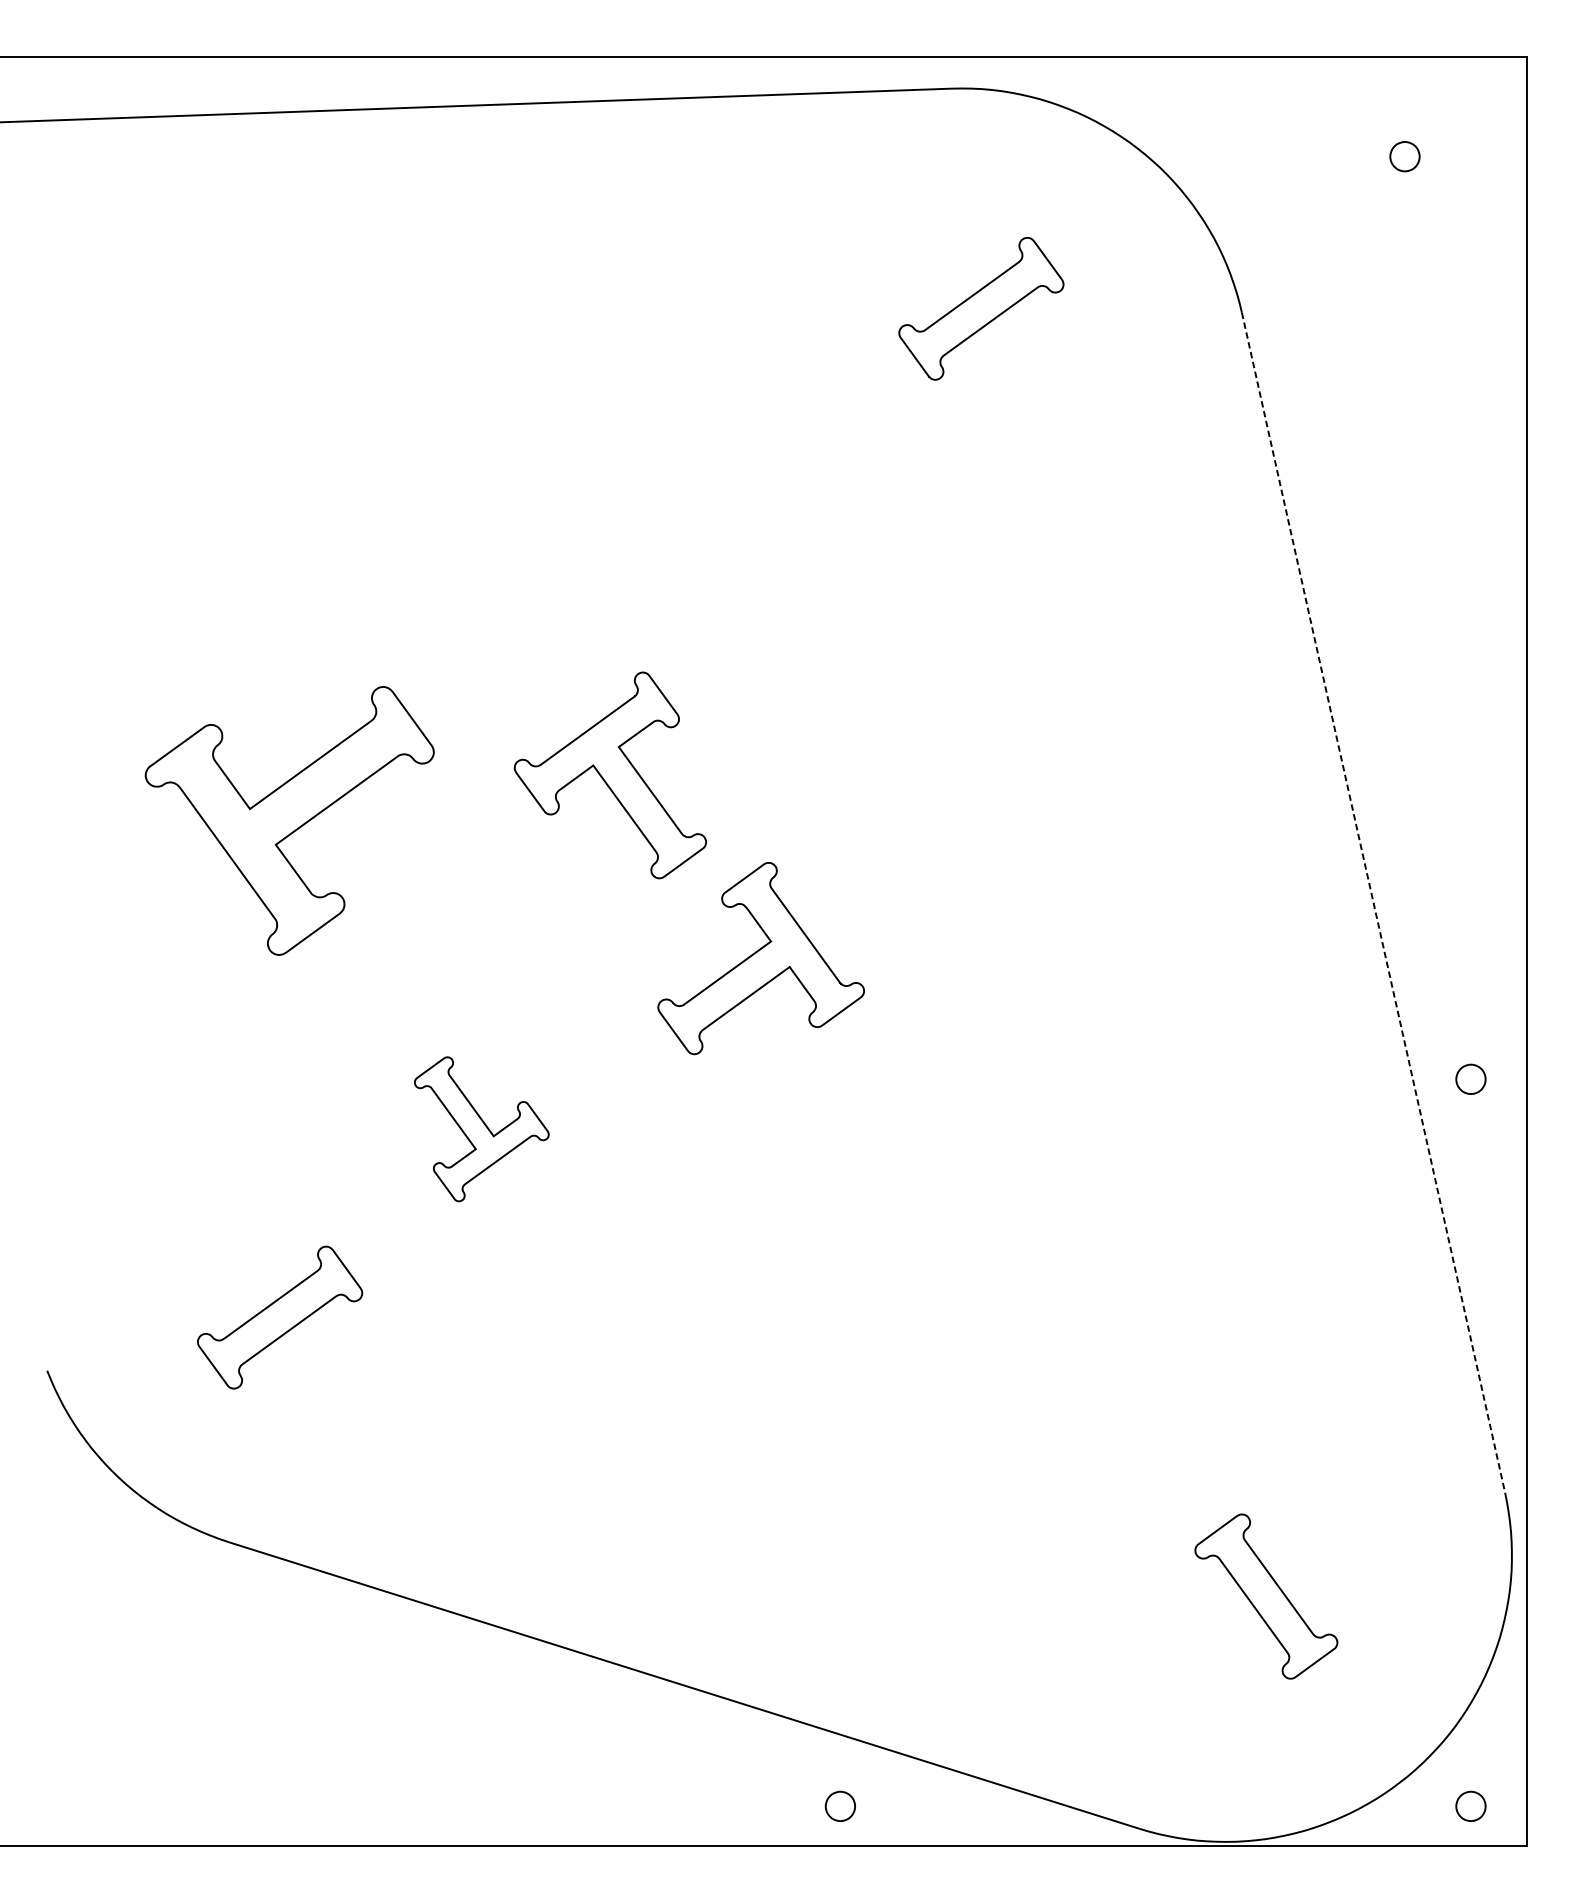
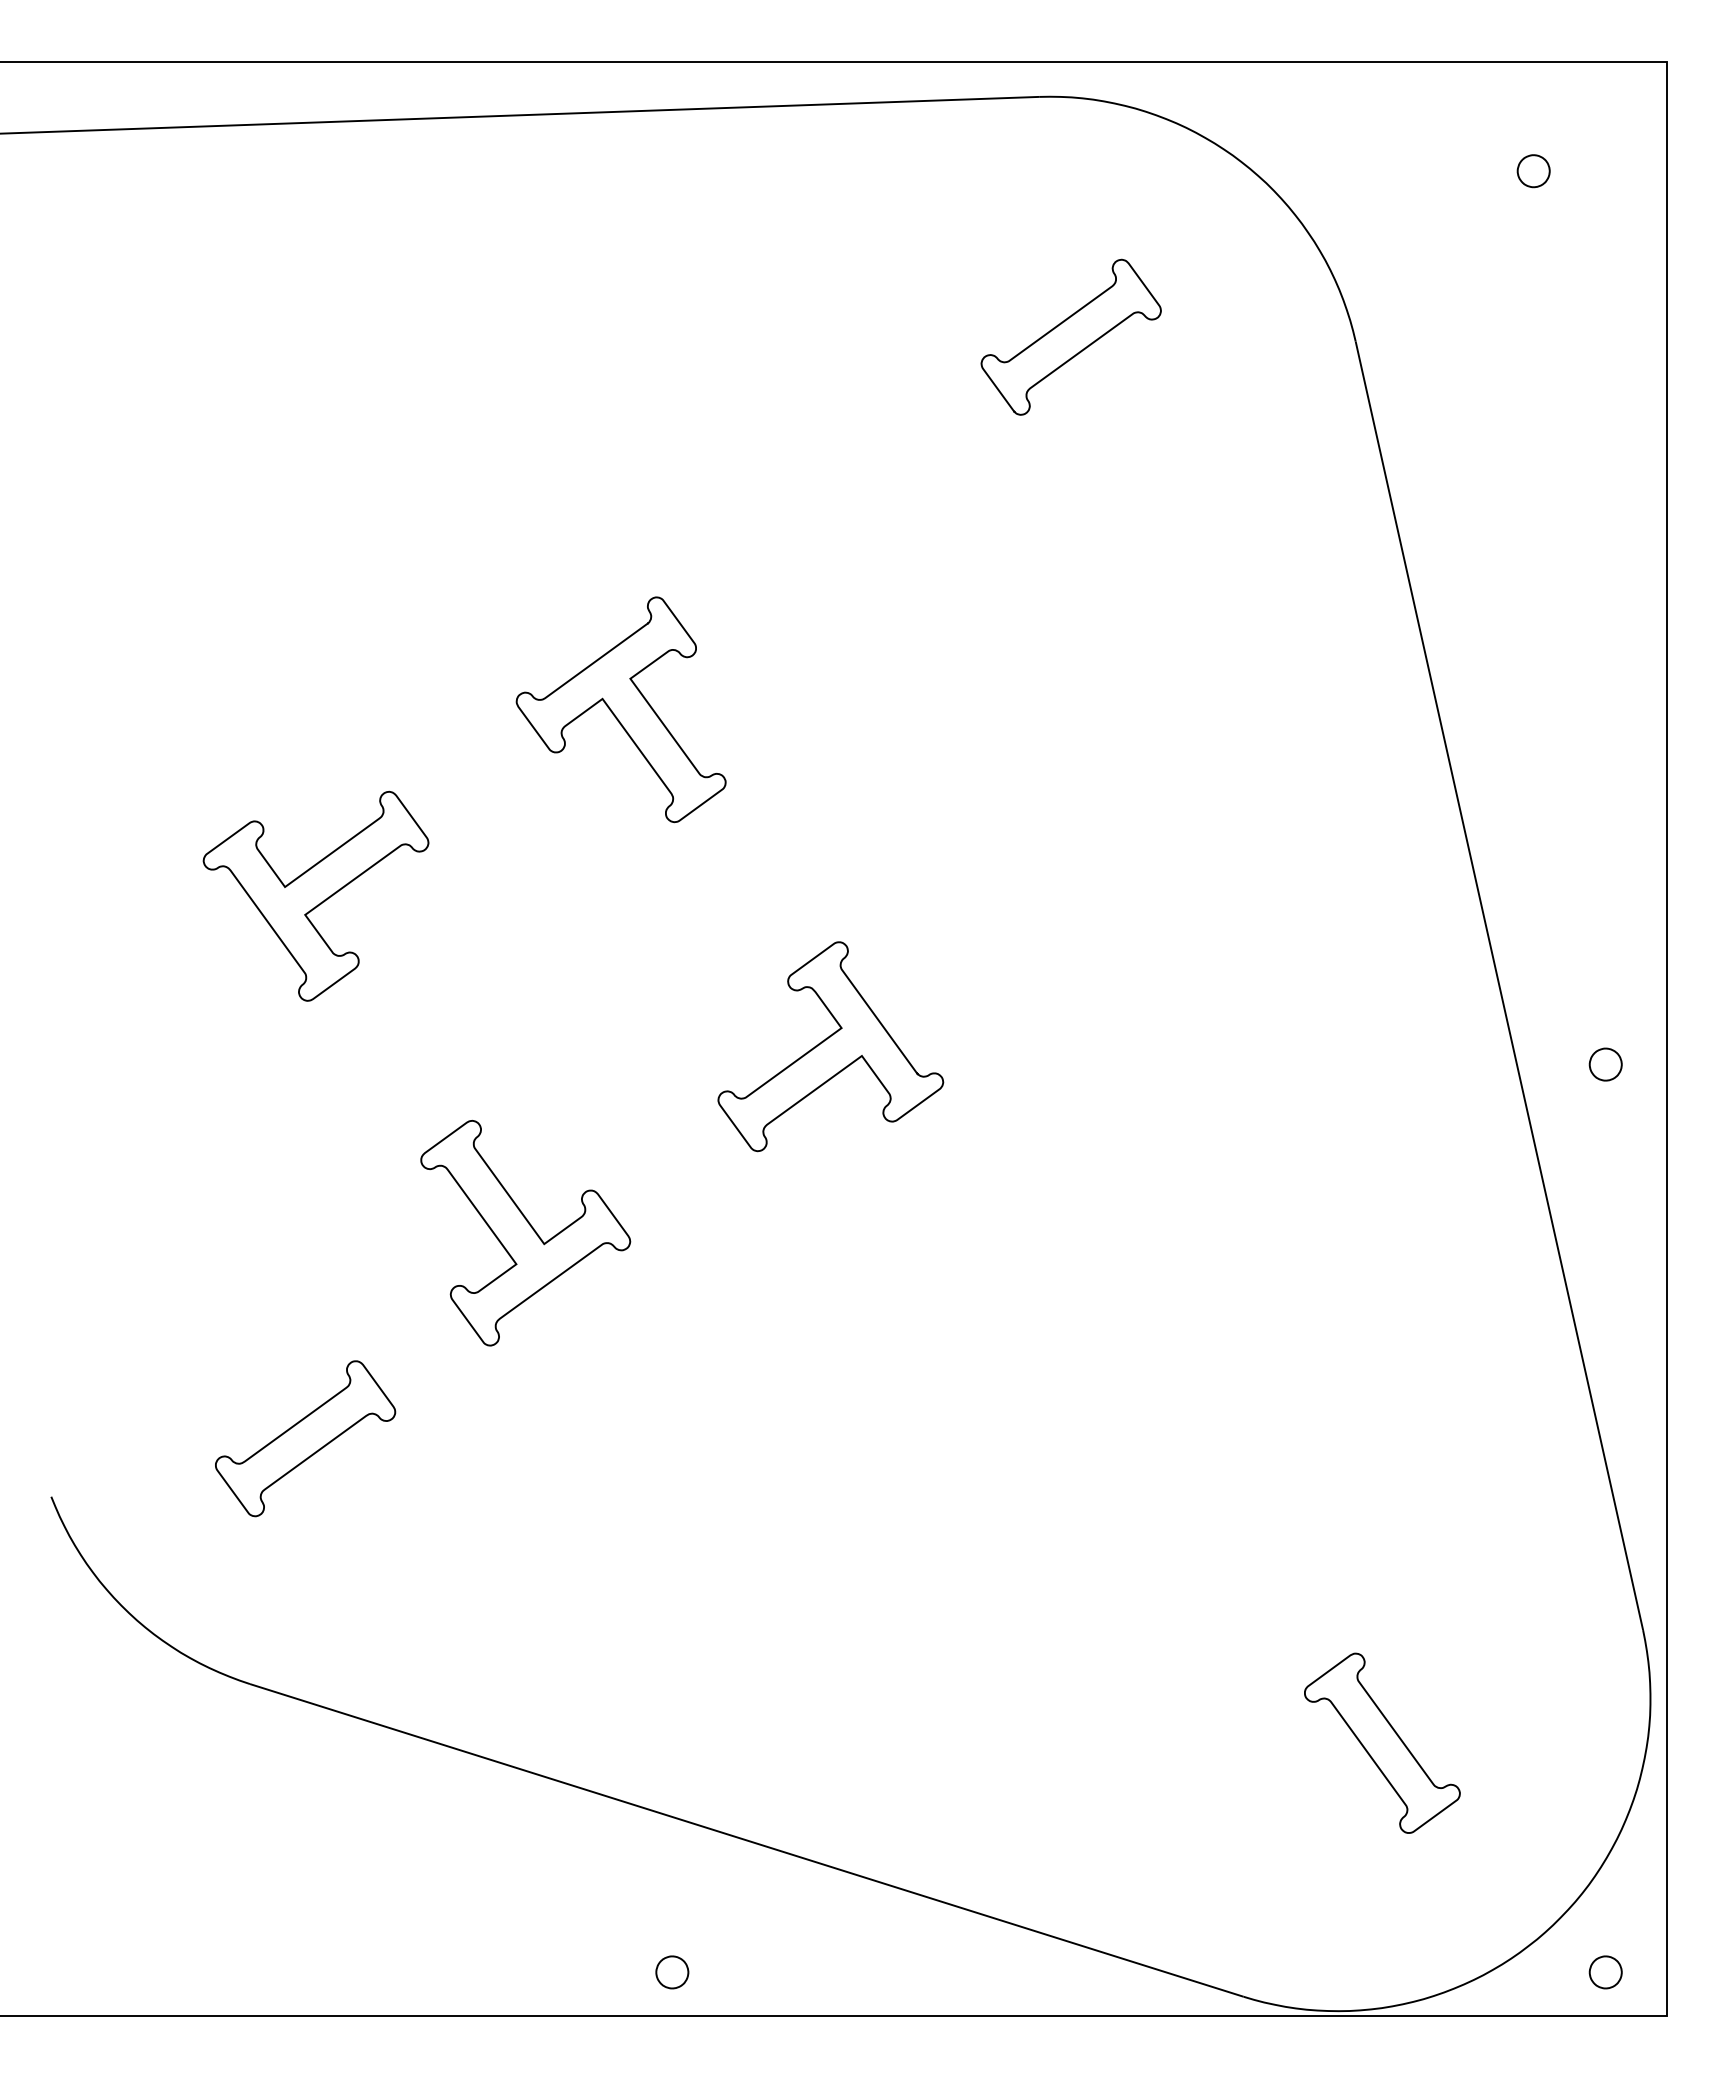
curve: (605, 779) -> (615, 714), moved
part: (289, 820) -> (315, 895), size x0.71
line: (1373, 903) -> (1499, 986), dashed -> solid
part: (1470, 1079) -> (1605, 1064), moved
part: (481, 1128) -> (525, 1232), size x1.43
part: (840, 1806) -> (672, 1972), moved

